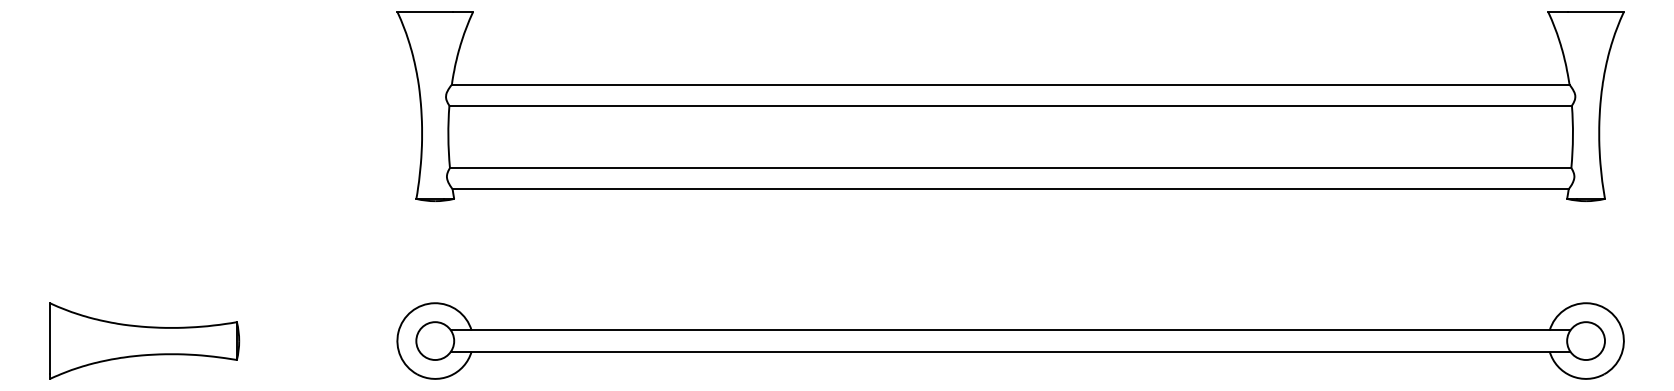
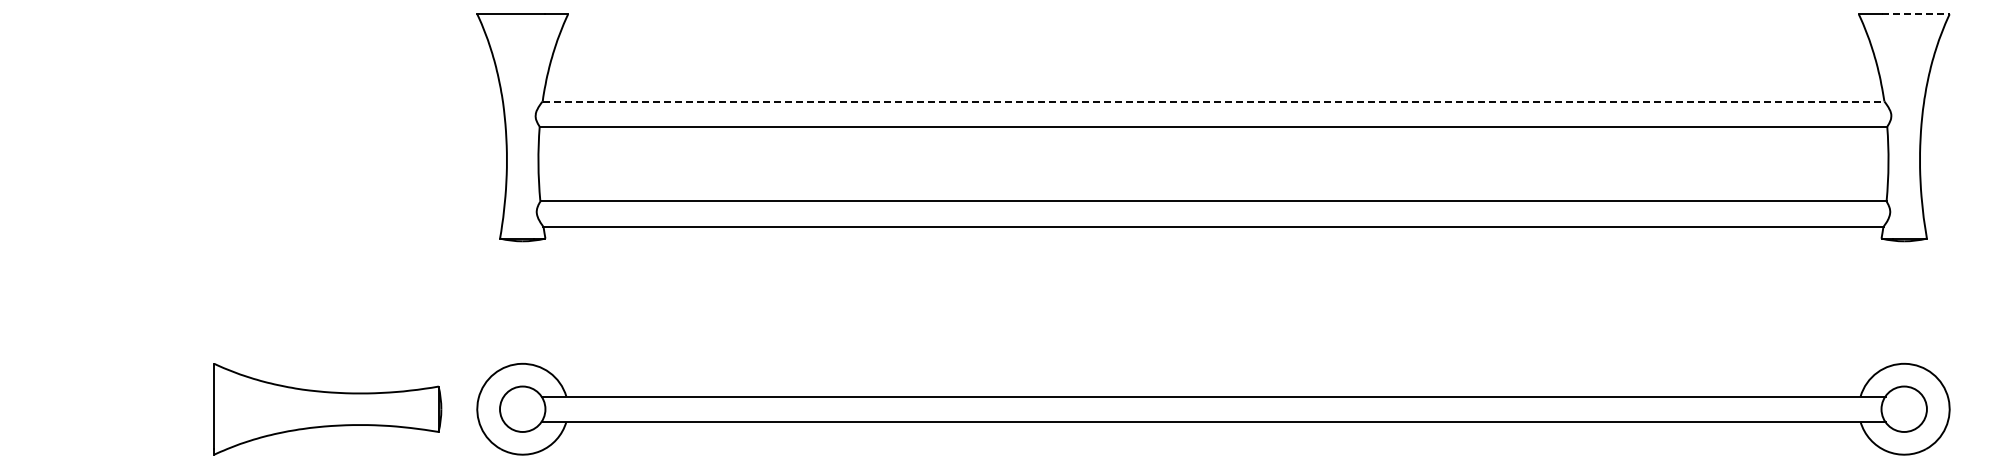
line: (1596, 12) -> (1916, 14), solid -> dashed
line: (1010, 84) -> (1213, 101), solid -> dashed
part: (144, 341) -> (327, 409), moved

